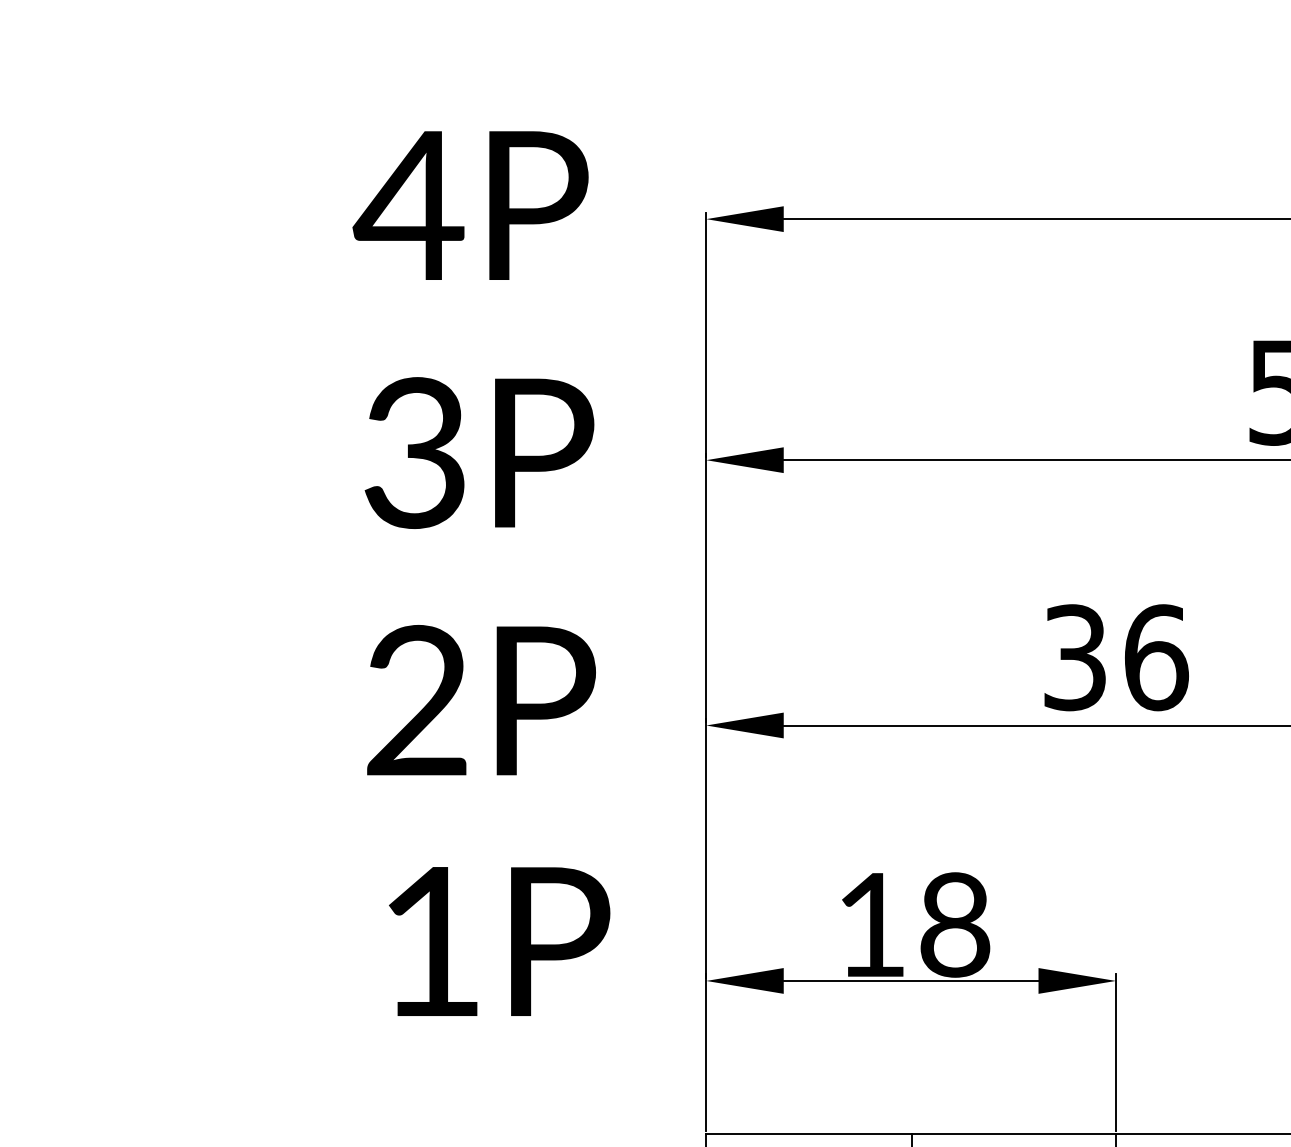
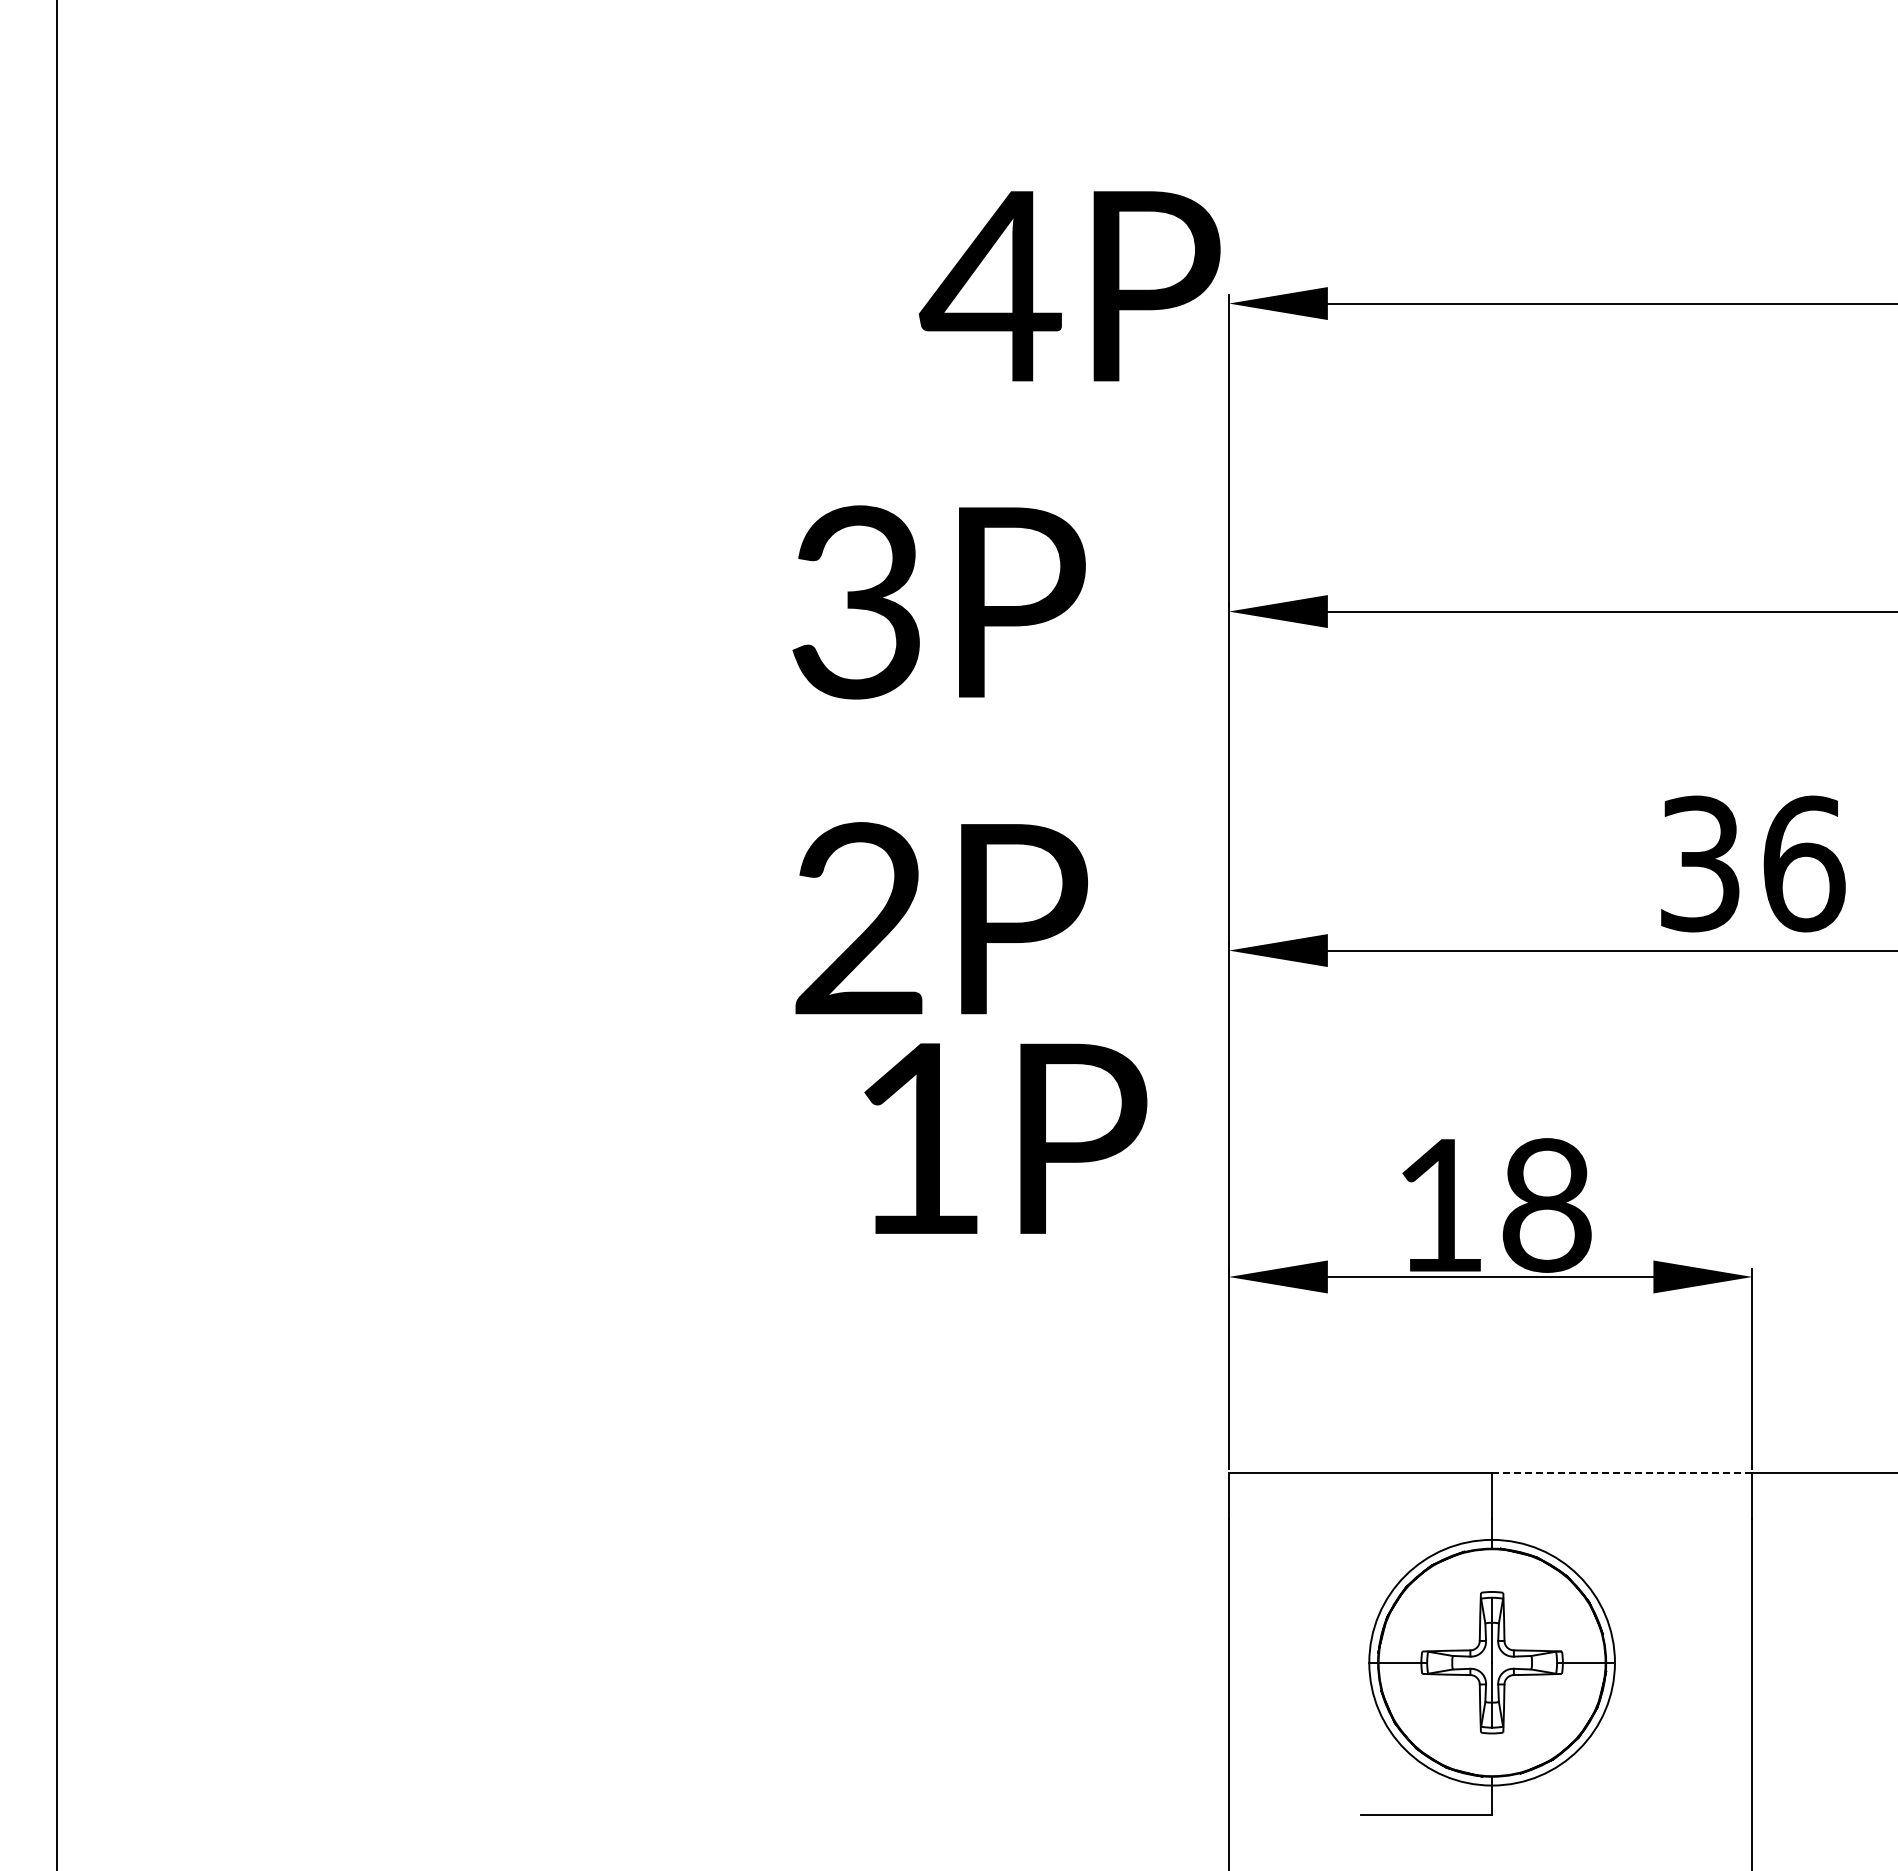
text: (470, 205) -> (1069, 286), moved
text: (499, 941) -> (1005, 1138), moved
line: (1013, 1133) -> (1621, 1472), solid -> dashed

